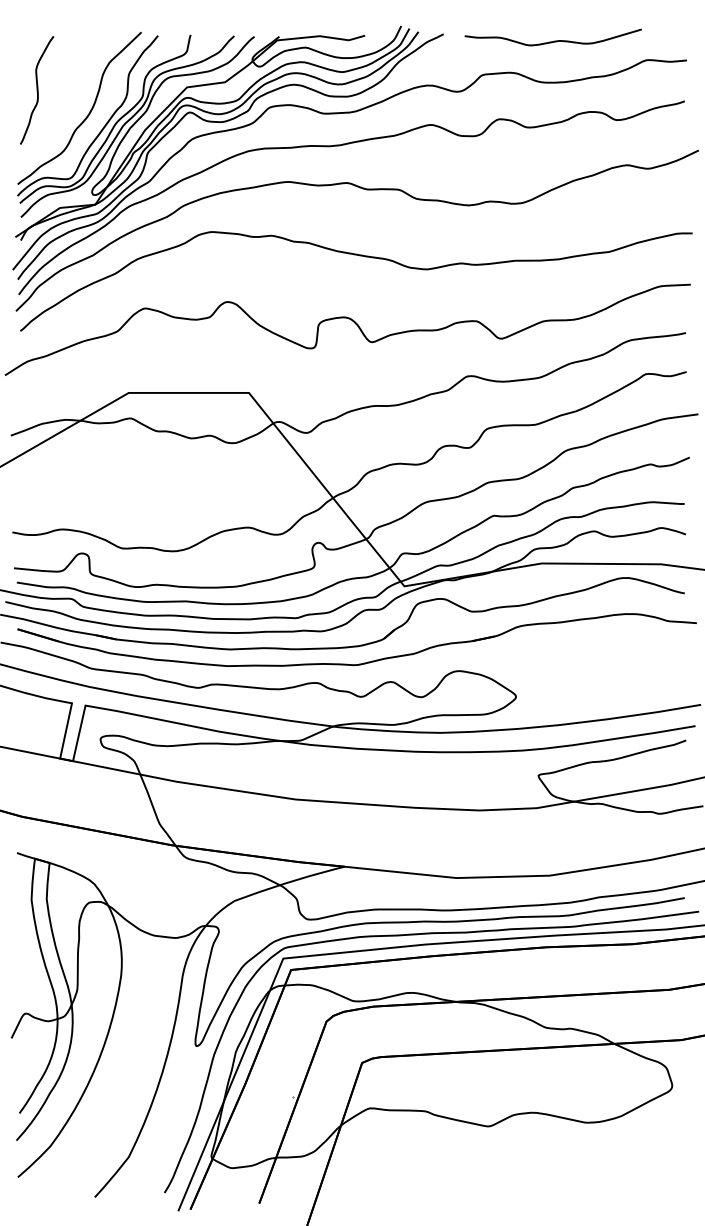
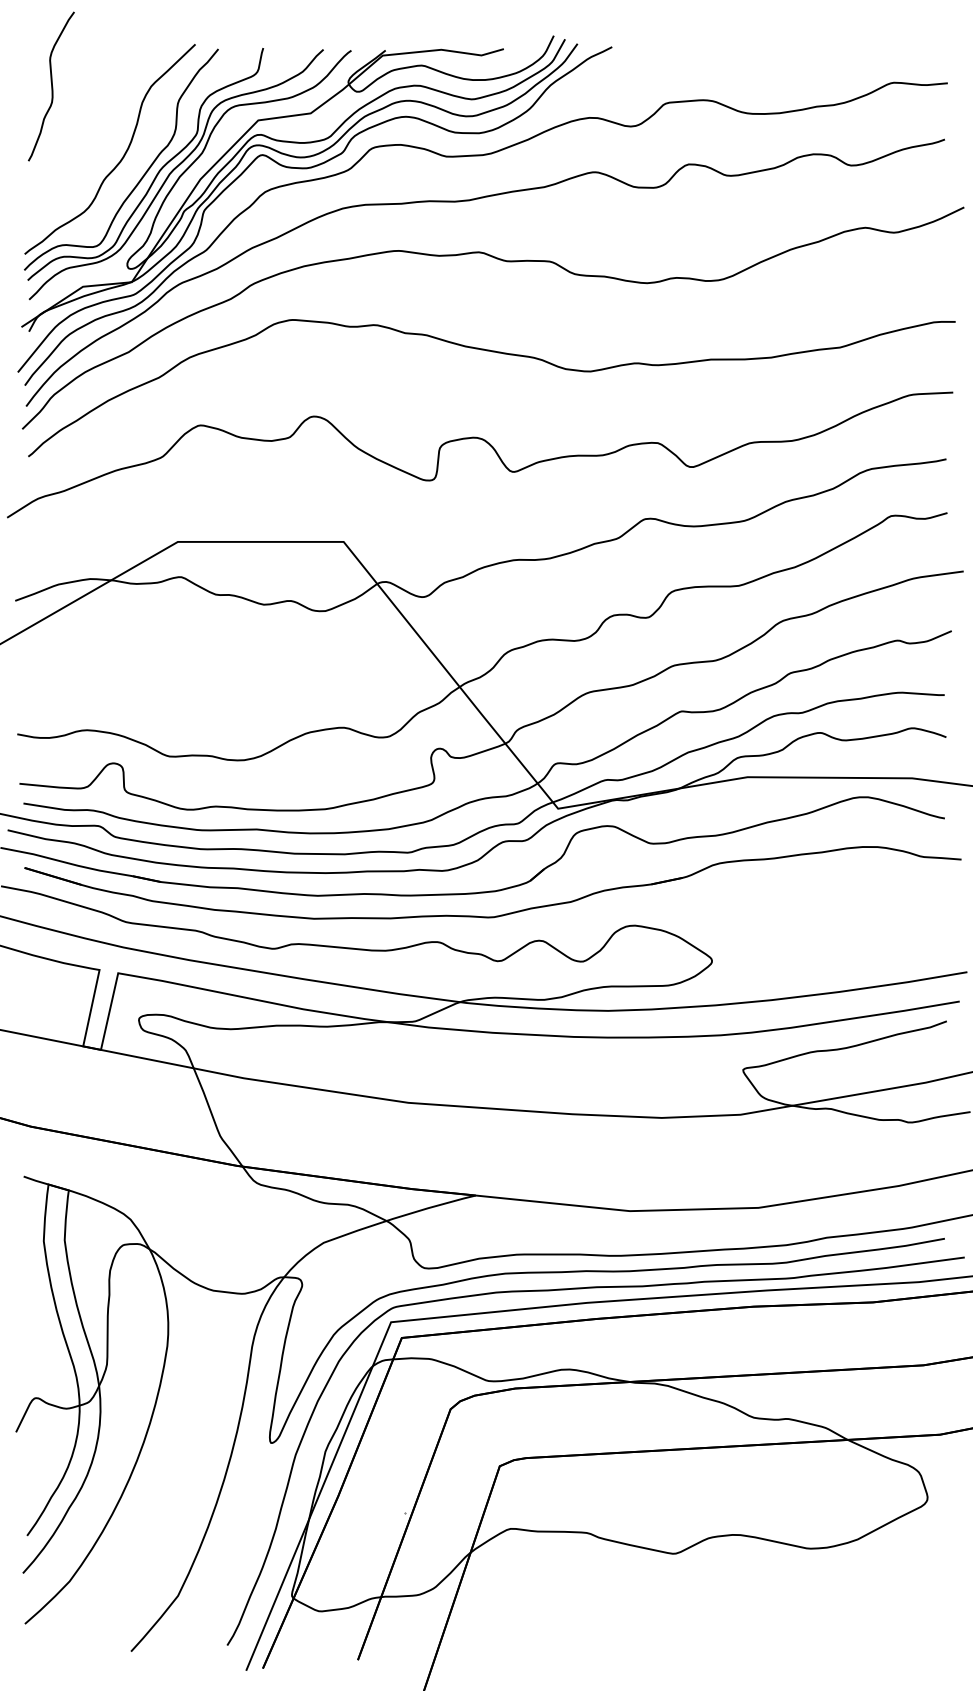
curve: (553, 41) -> (763, 56), removed
curve: (37, 90) -> (51, 86), moved

